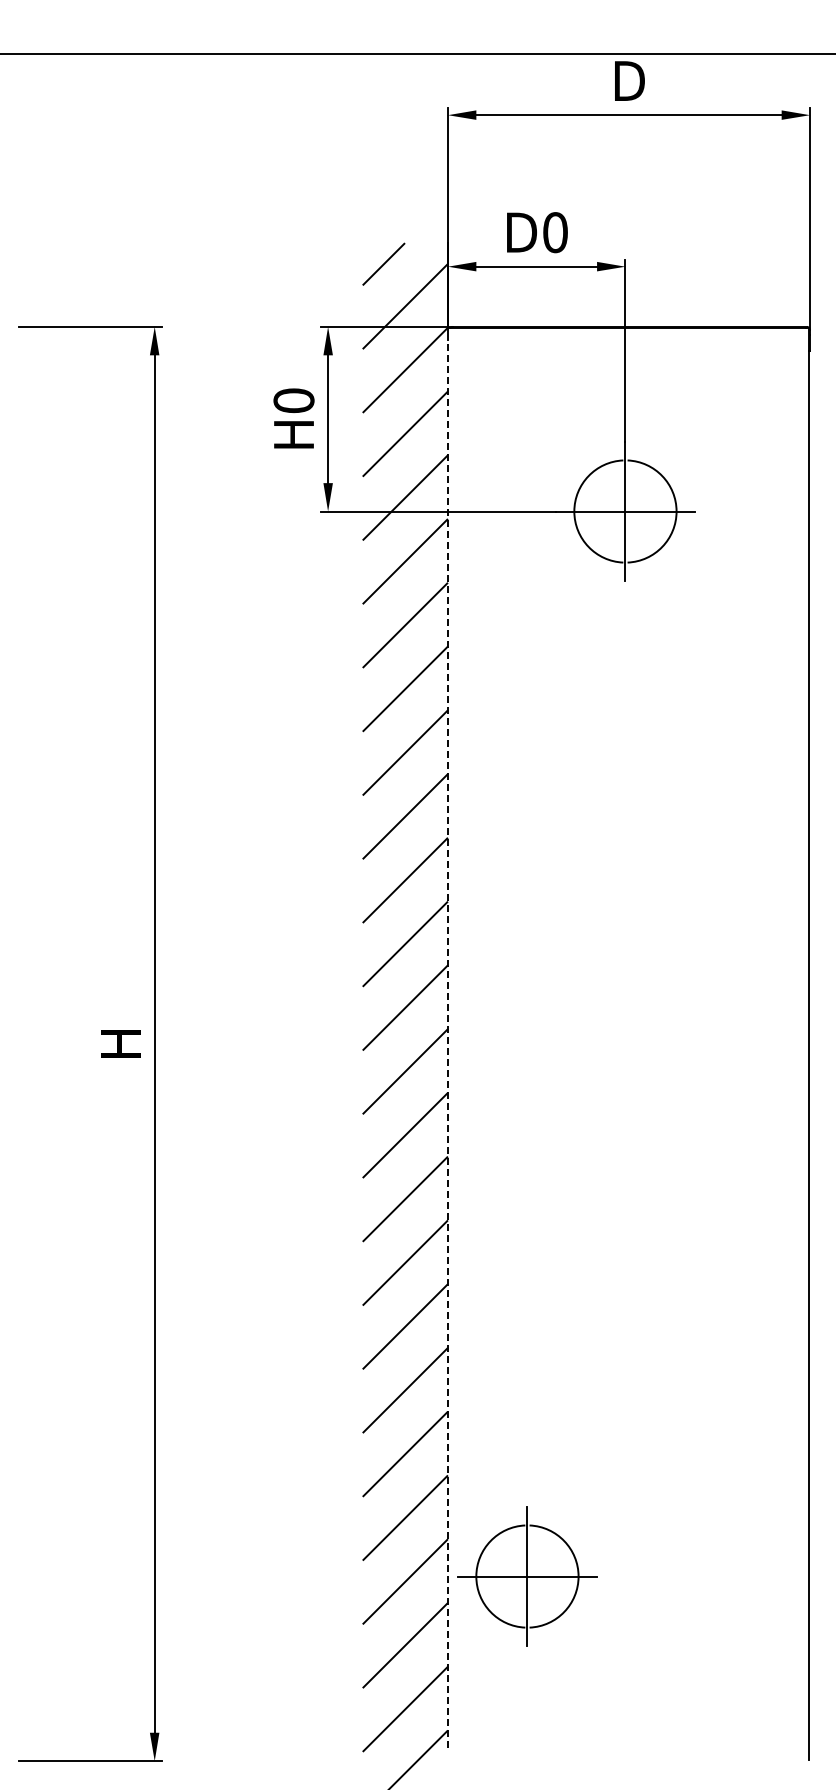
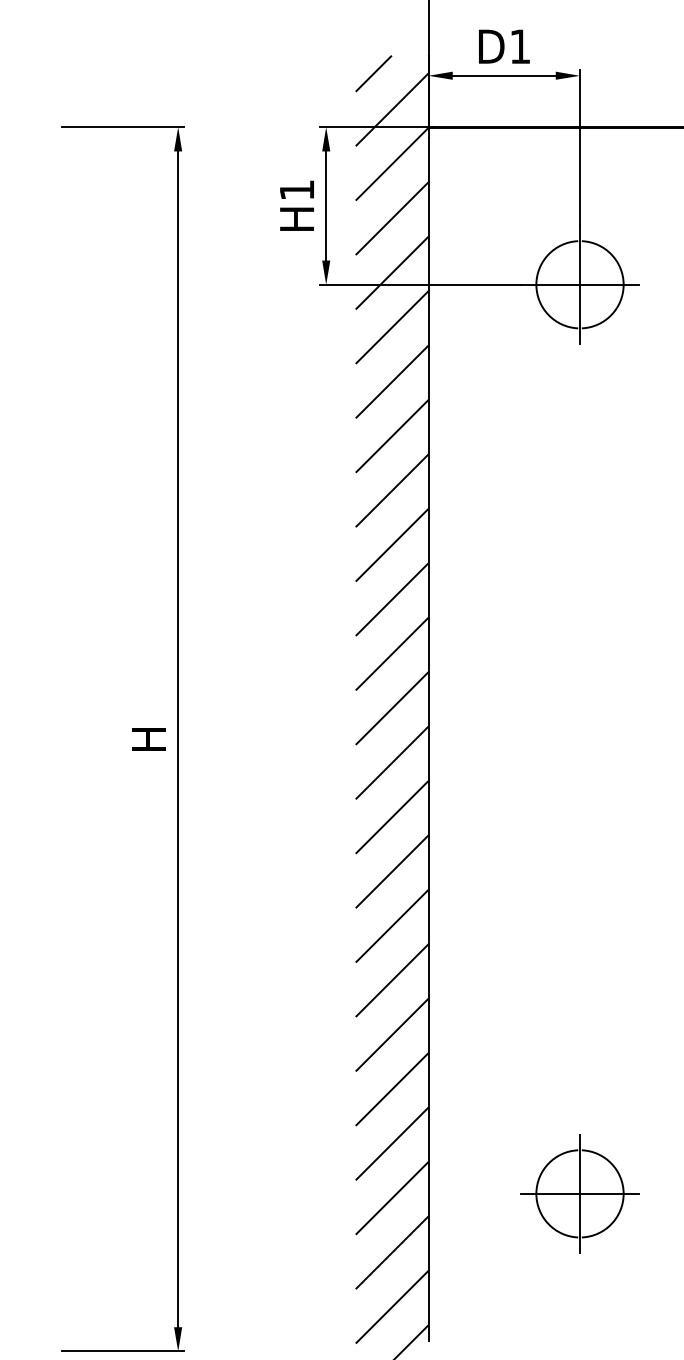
text: (555, 232) -> (520, 46), D0 -> D1
text: (293, 400) -> (296, 190), H0 -> H1
line: (447, 1043) -> (428, 738), dashed -> solid
part: (527, 1576) -> (580, 1193), moved

